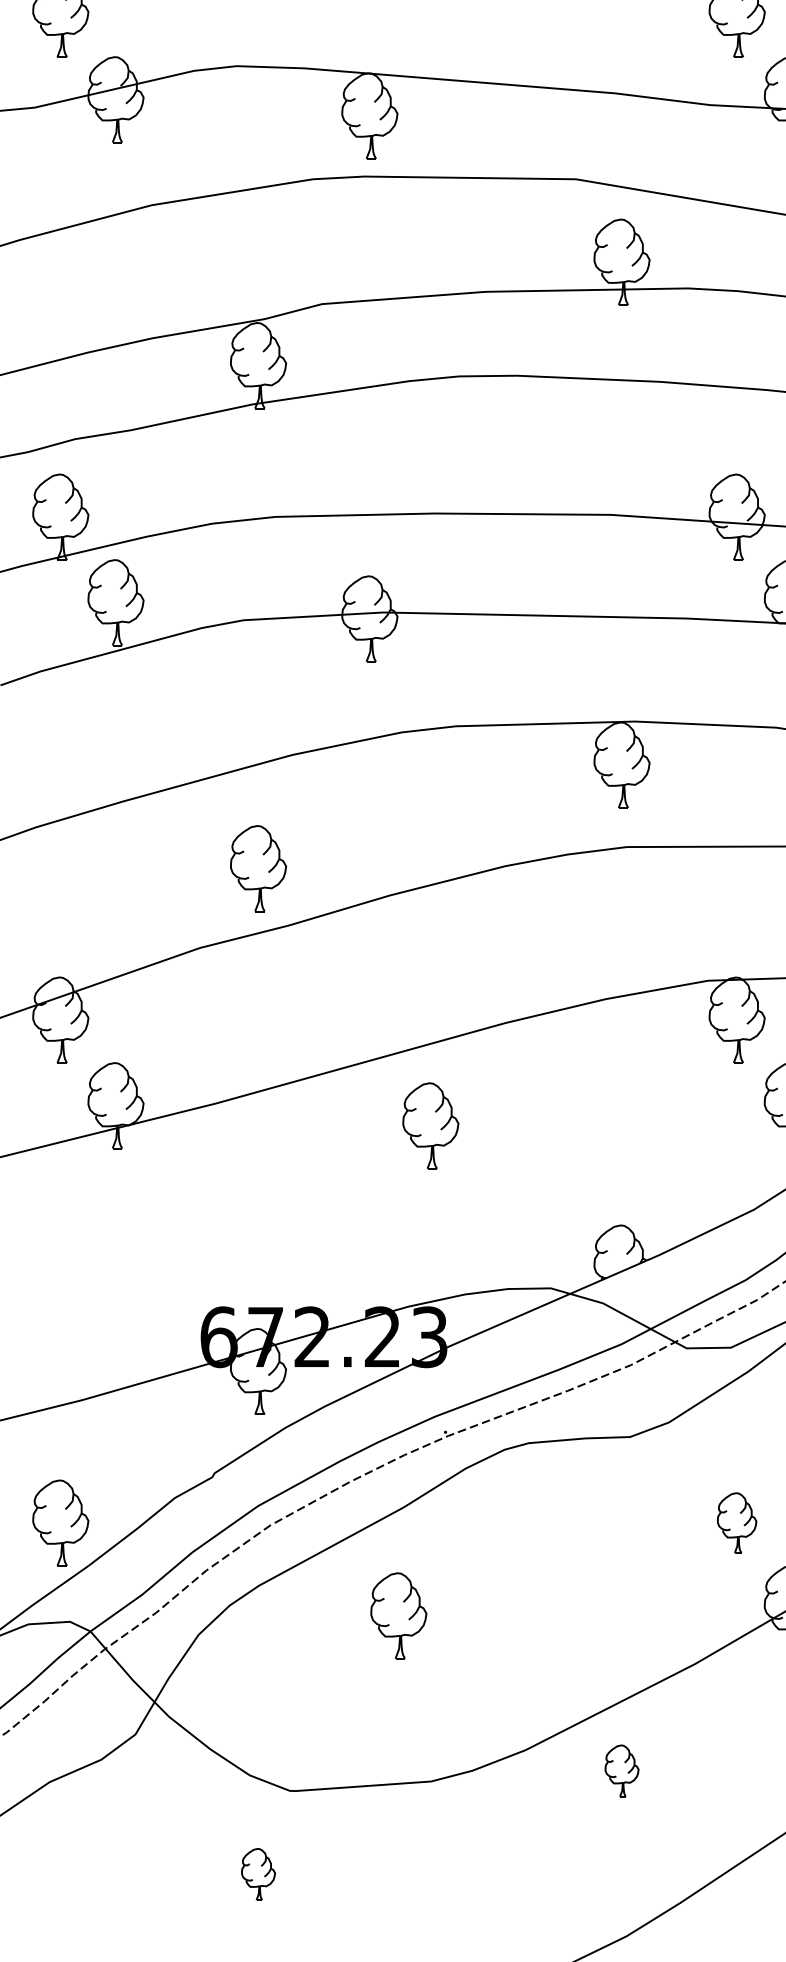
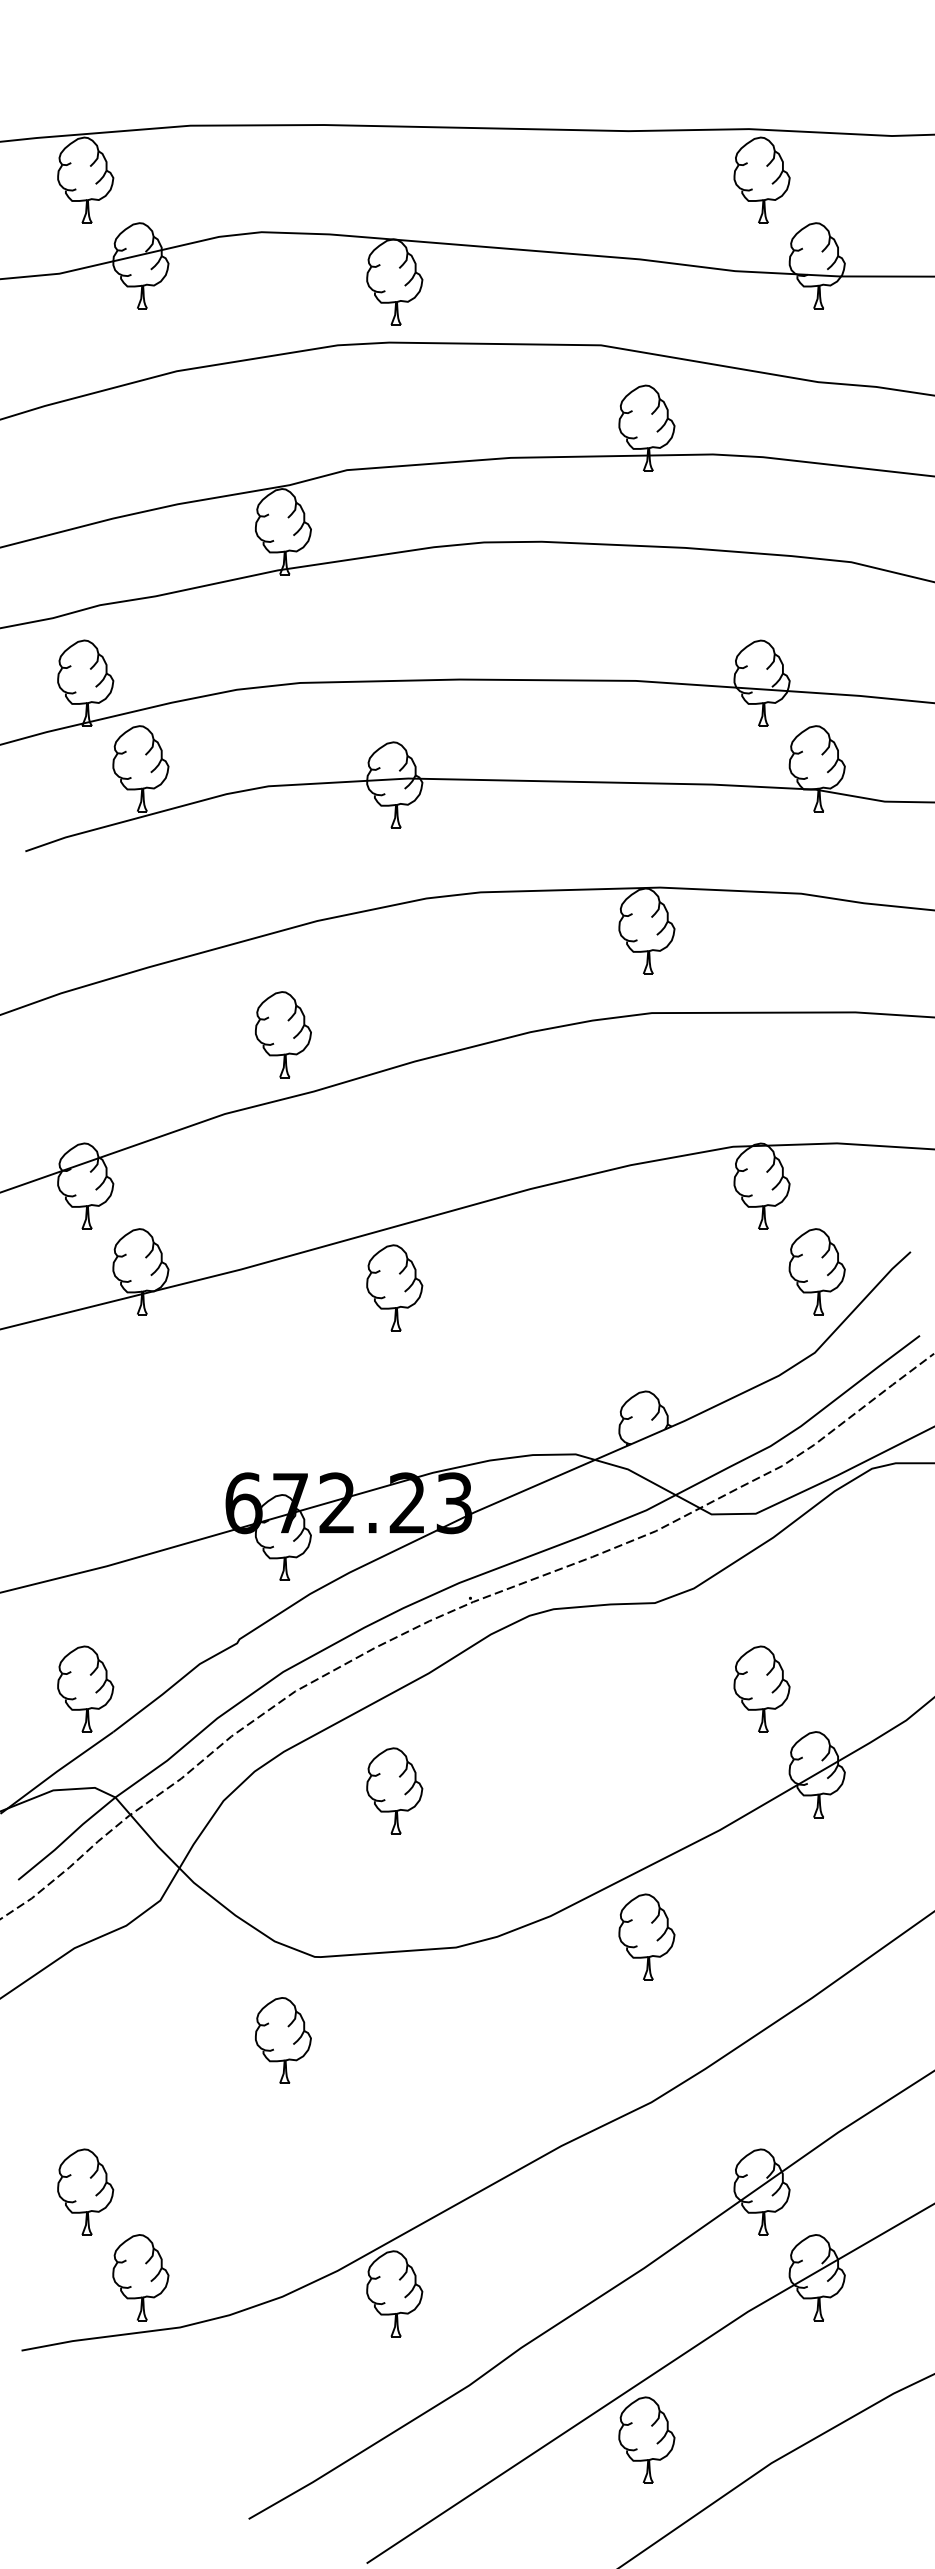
part: (430, 1125) -> (394, 1287), moved
part: (736, 1522) -> (761, 1688), size x1.43
part: (398, 1615) -> (394, 1790), moved
part: (621, 1770) -> (646, 1936), size x1.67
part: (258, 1874) -> (283, 2040), size x1.67

